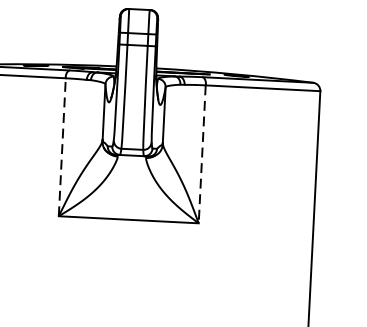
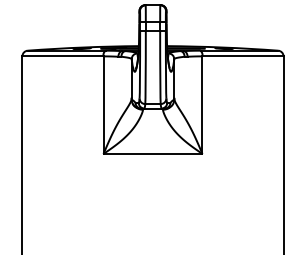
line: (62, 147) -> (103, 105), dashed -> solid
line: (202, 154) -> (202, 105), dashed -> solid

